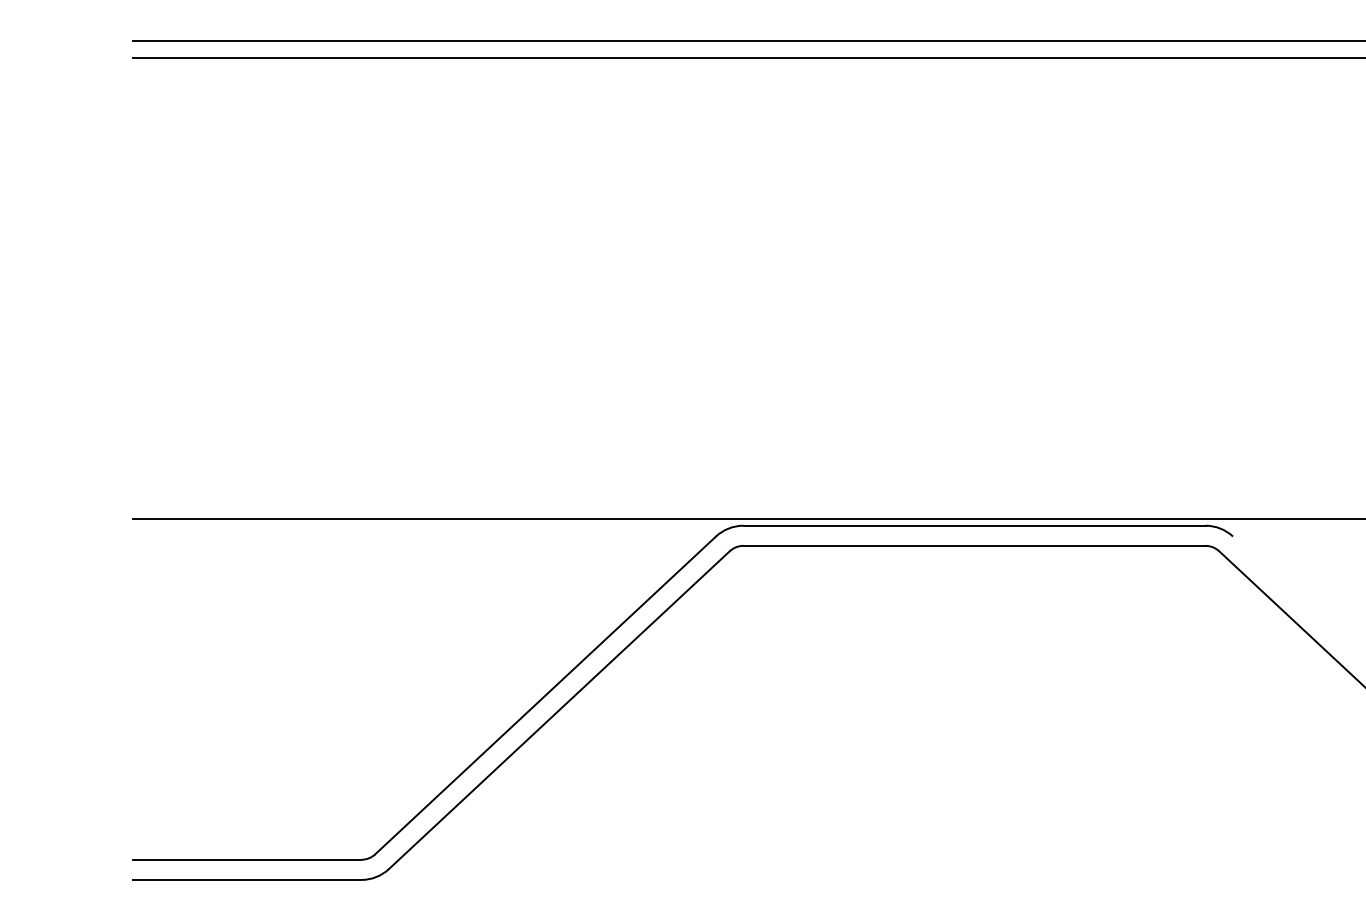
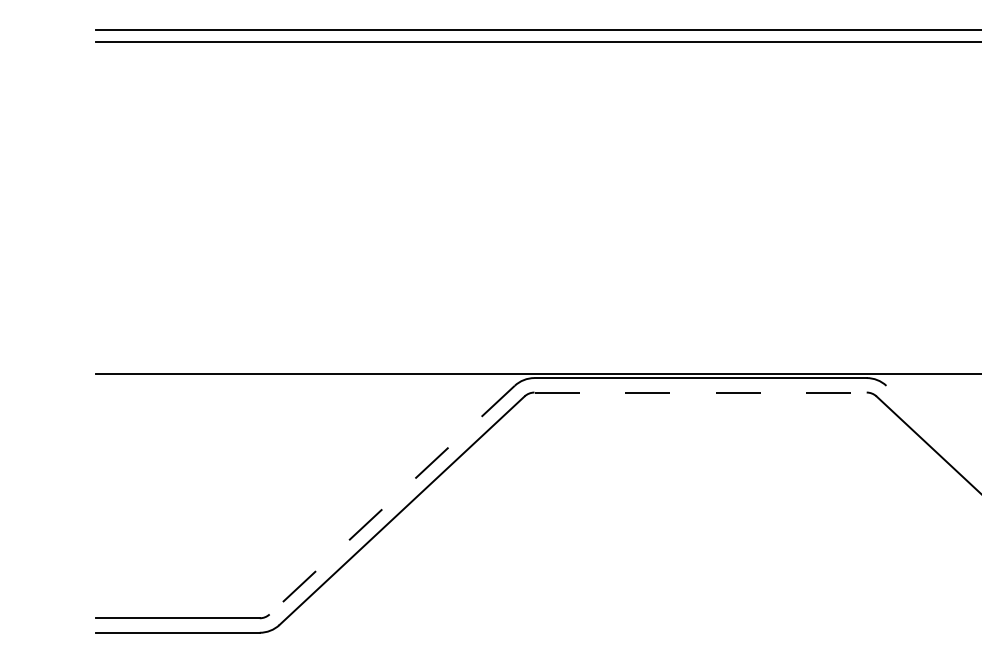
line: (975, 545) -> (701, 392), solid -> dashed
line: (546, 695) -> (392, 500), solid -> dashed

